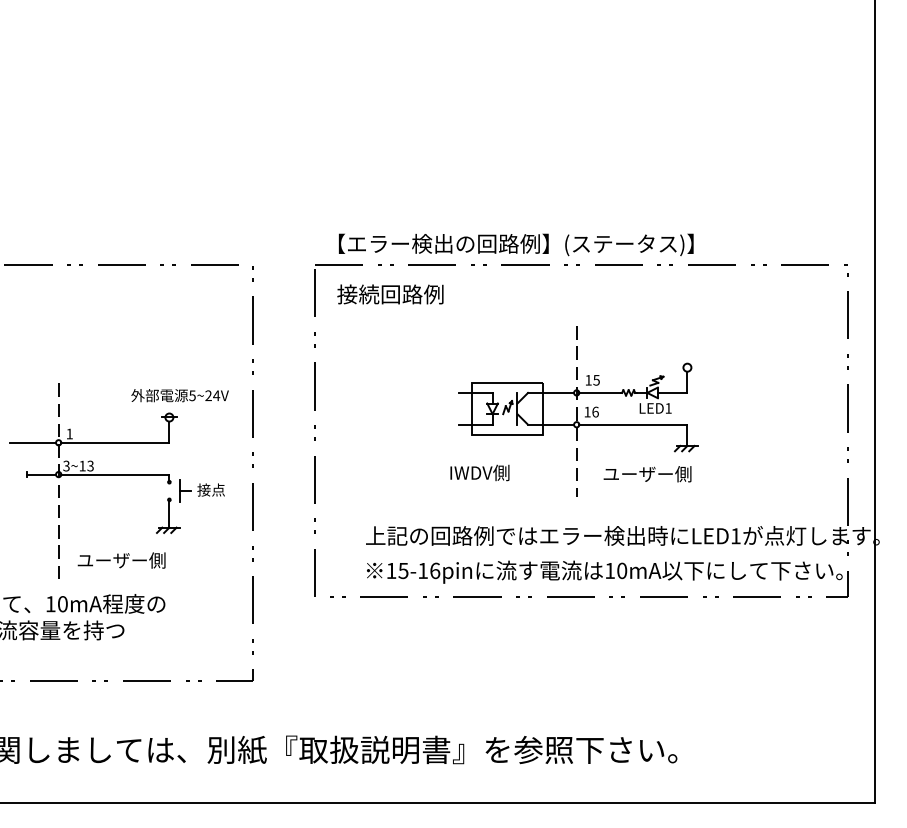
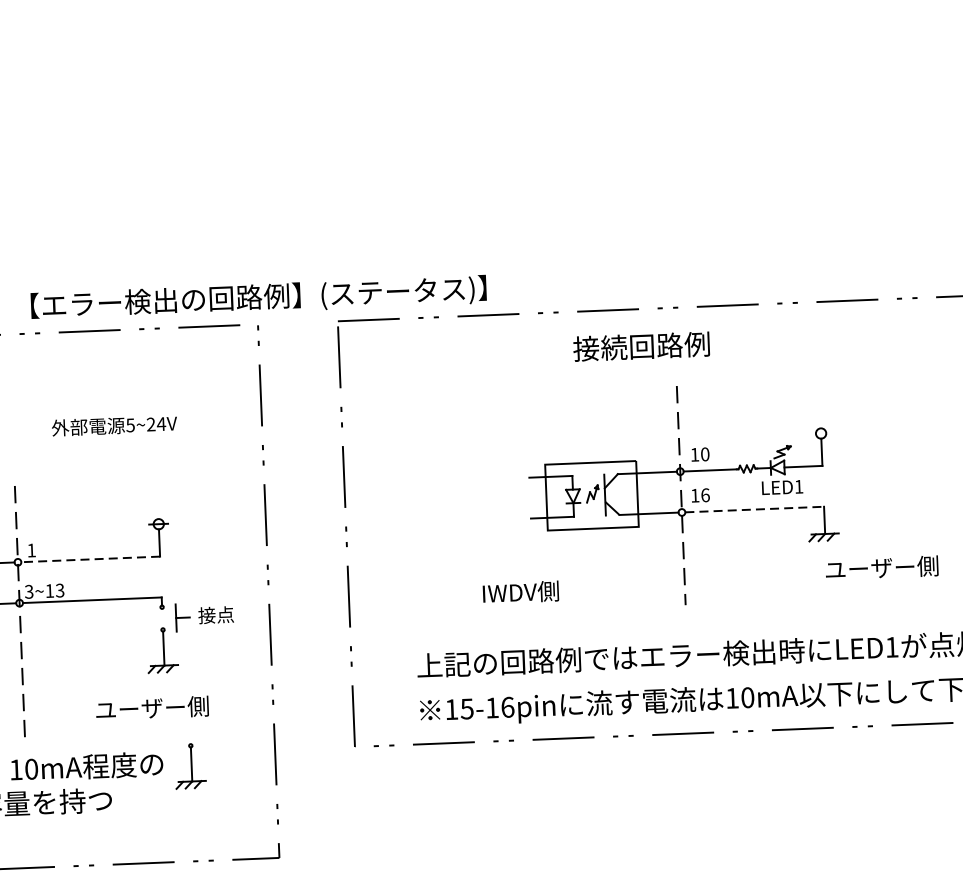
text: (516, 244) -> (259, 297), moved
text: (390, 294) -> (641, 346), moved
text: (596, 379) -> (705, 453), 15 -> 10
text: (179, 395) -> (113, 425), moved
line: (633, 424) -> (754, 509), solid -> dashed
line: (114, 442) -> (89, 559), solid -> dashed
text: (479, 472) -> (520, 591), moved
text: (647, 474) -> (881, 568), moved
text: (121, 560) -> (152, 708), moved
part: (186, 606) -> (190, 765), added

